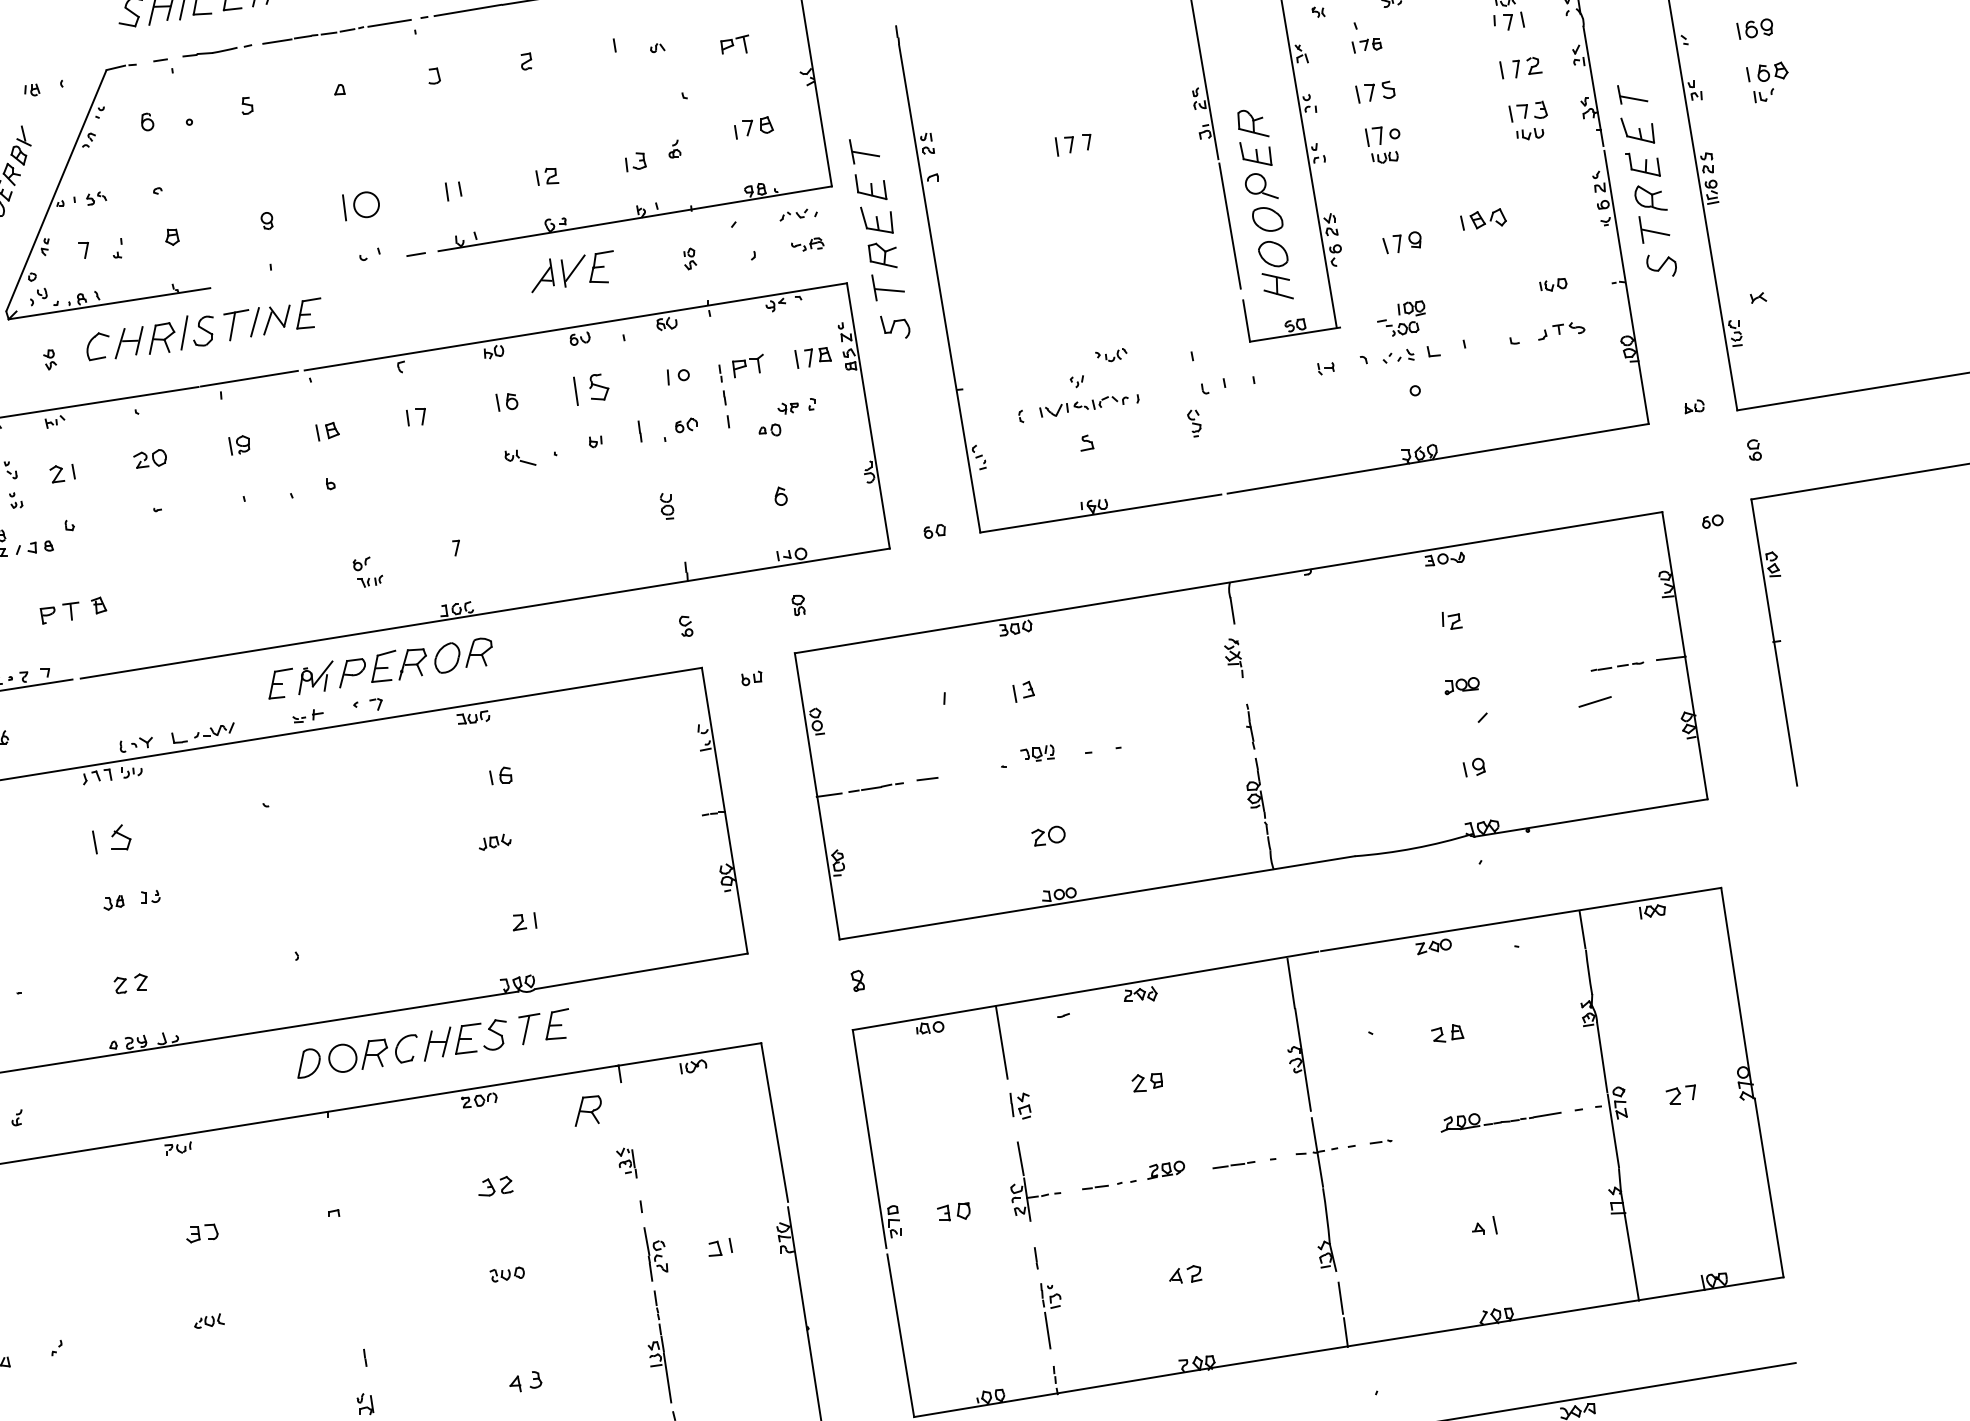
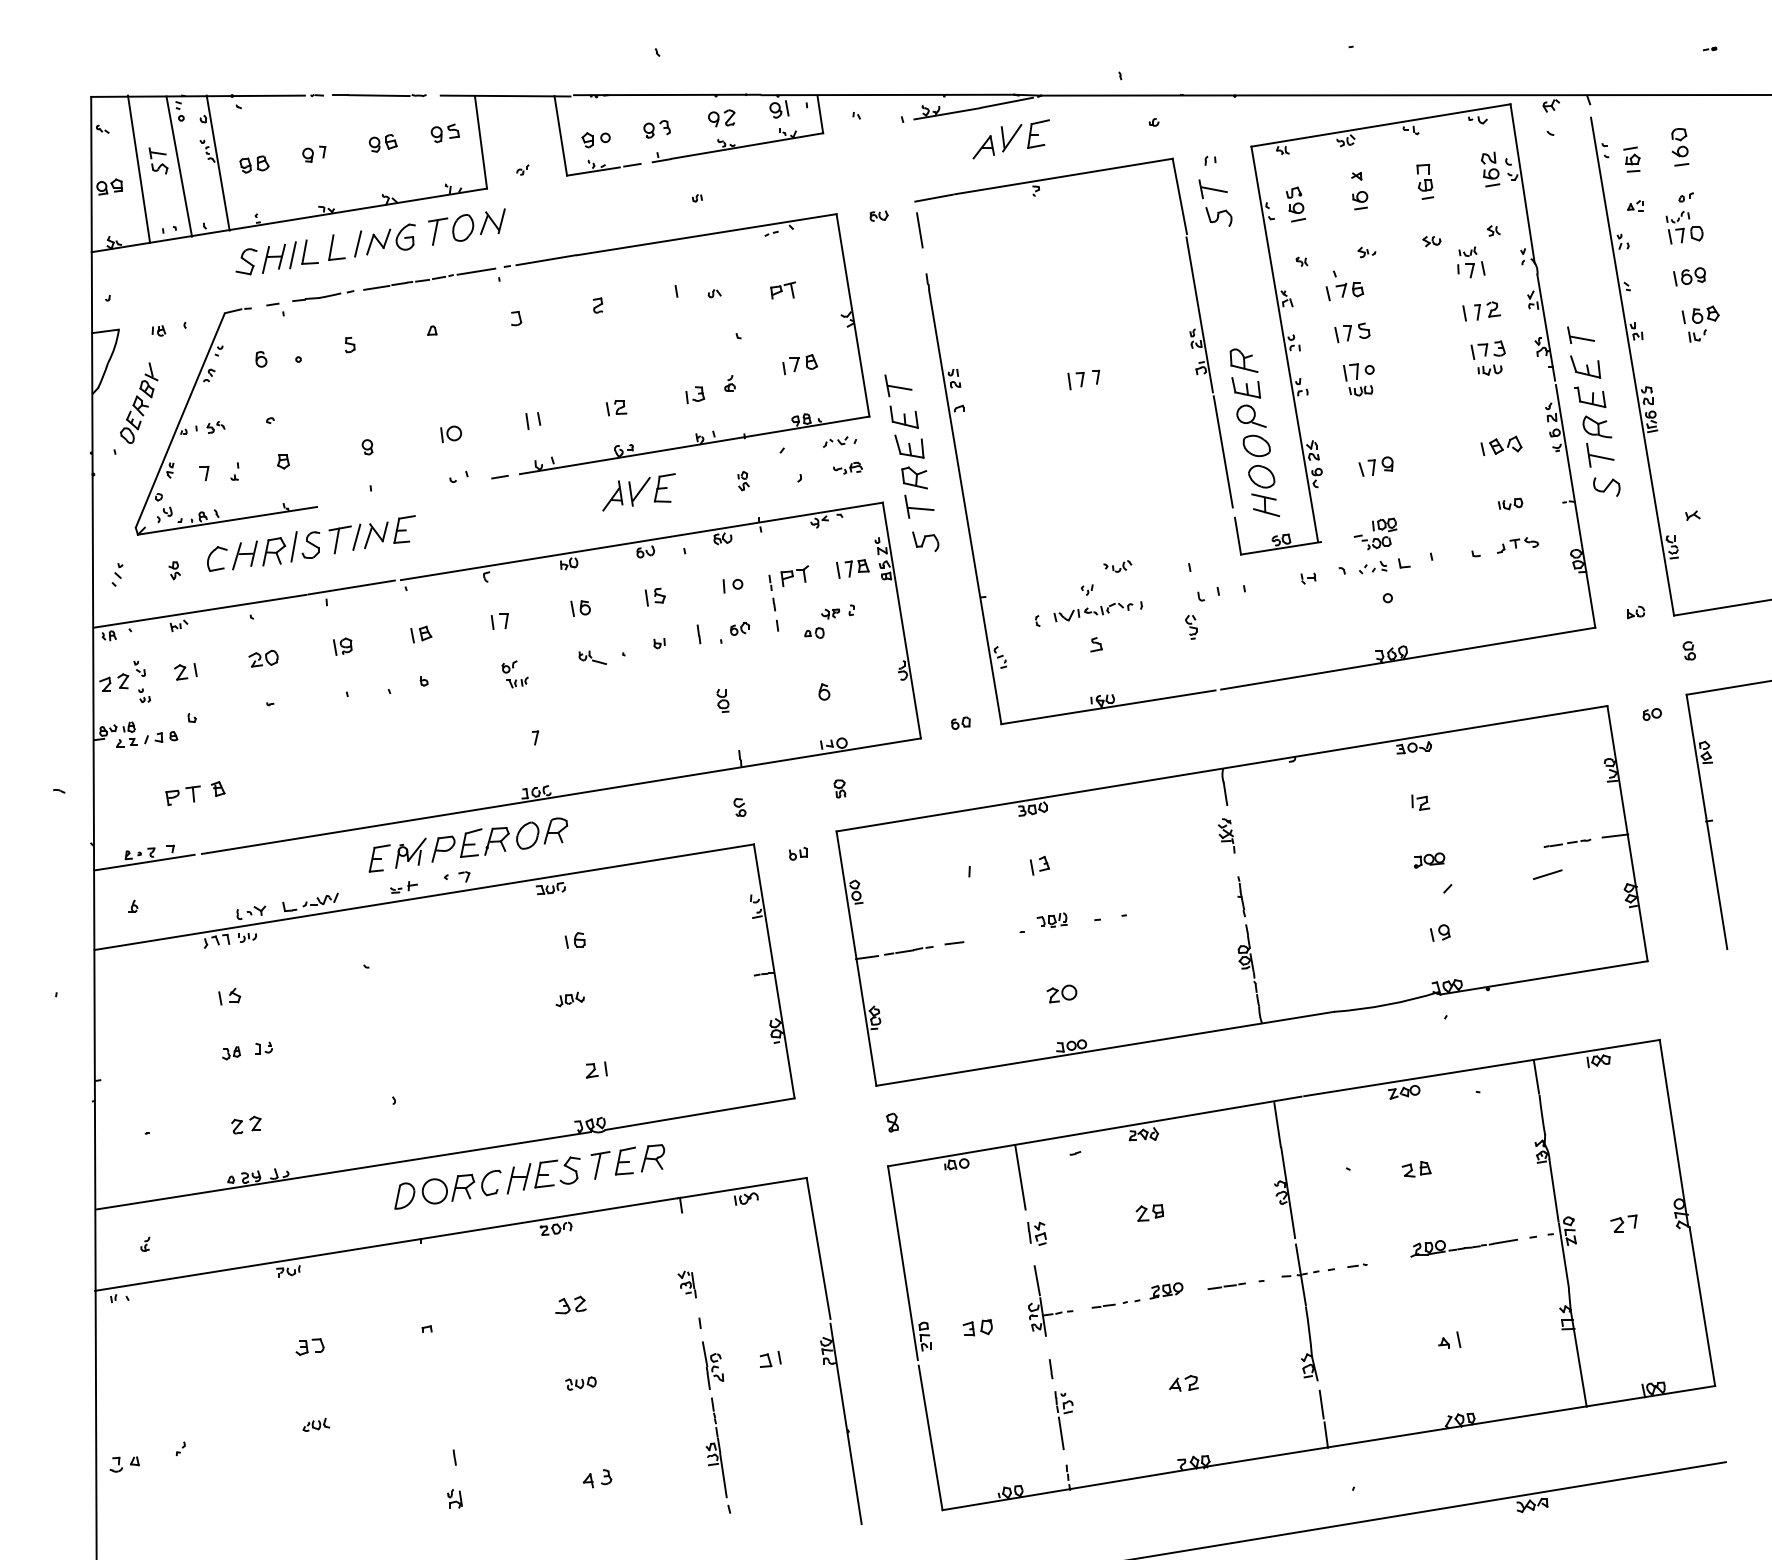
part: (1366, 45) -> (1344, 291), size x1.43
part: (361, 206) -> (451, 434), size x0.62
part: (1483, 218) -> (1501, 445), moved
part: (589, 388) -> (654, 596), size x0.62
part: (367, 572) -> (514, 674), moved
part: (111, 838) -> (229, 996), size x0.62
part: (587, 1111) -> (652, 1158), moved

